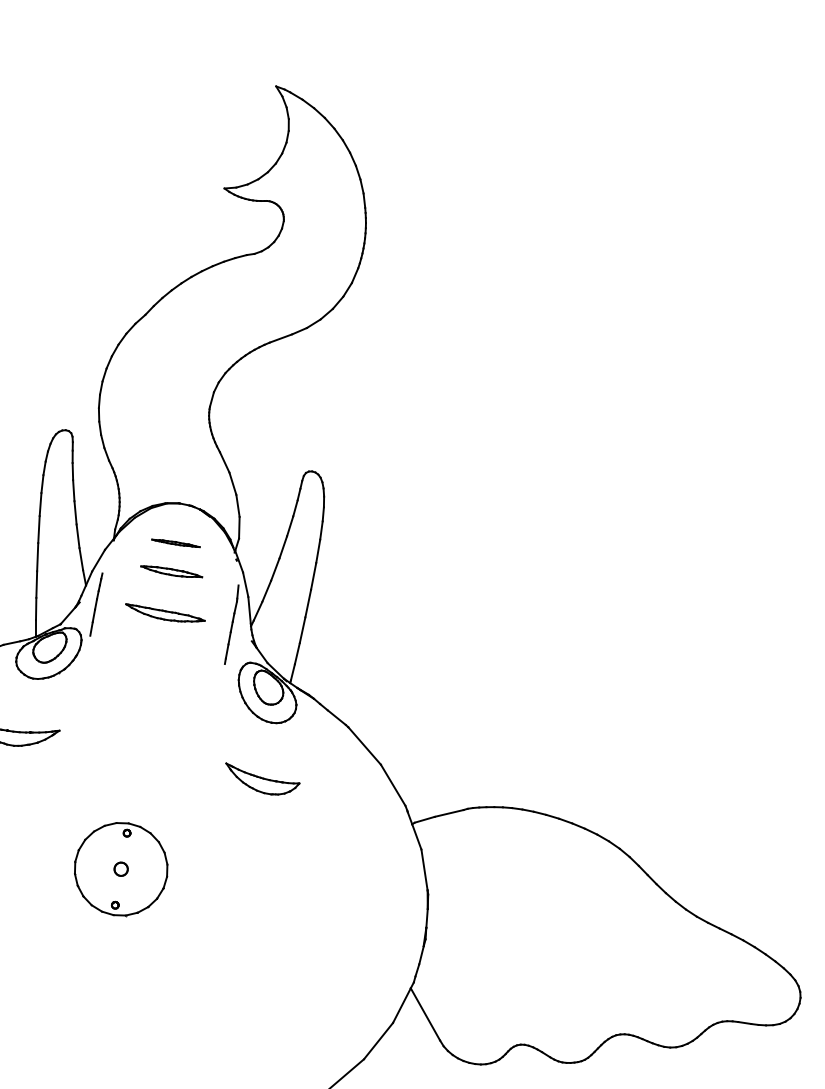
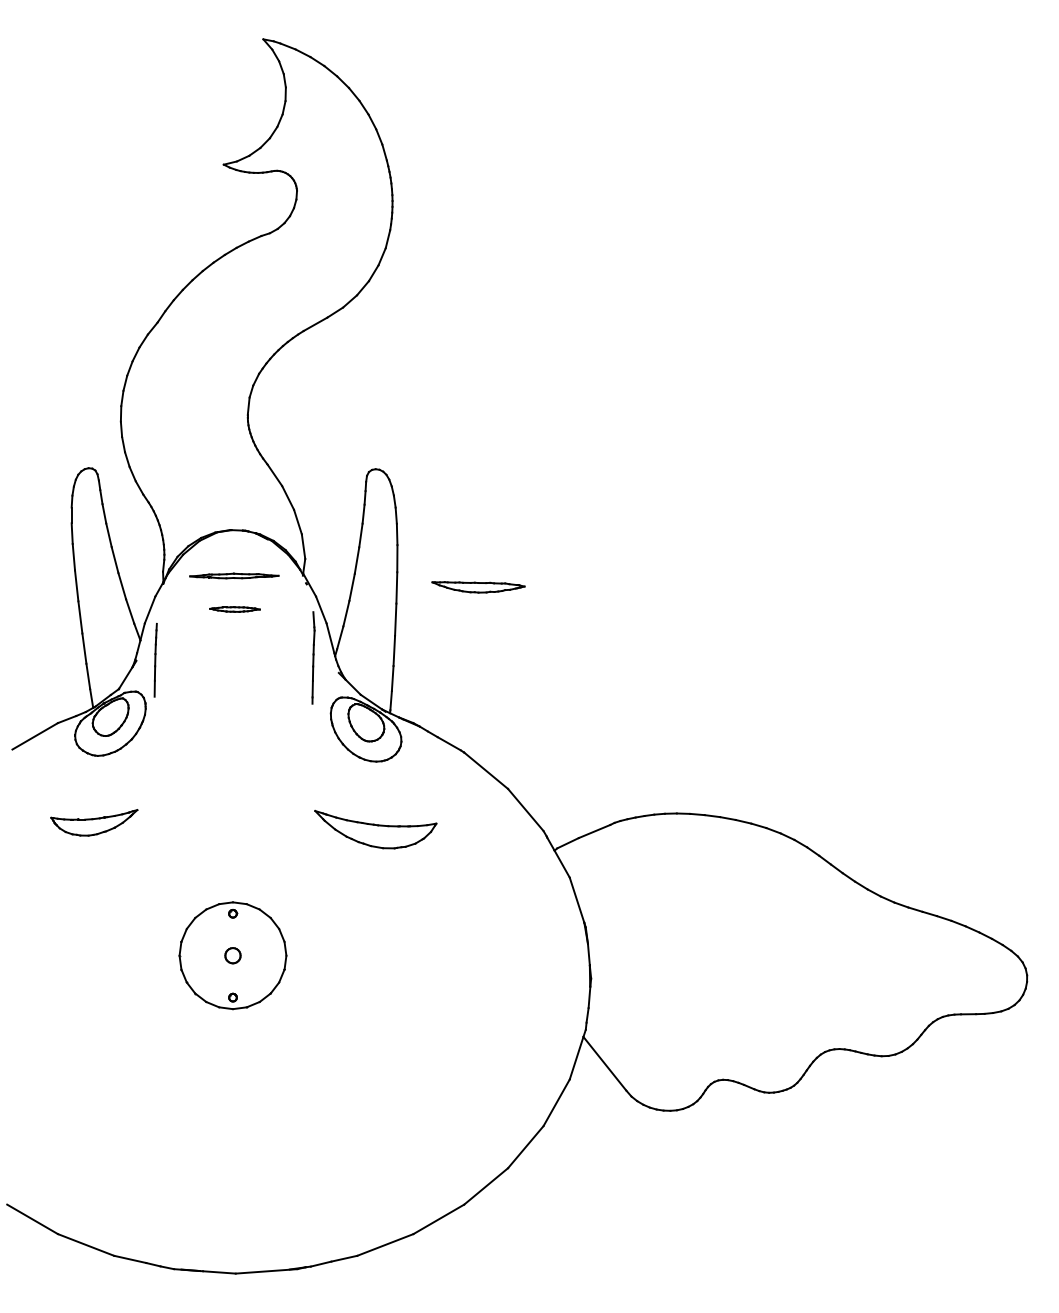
part: (175, 542) -> (234, 575), size x1.6
part: (171, 572) -> (234, 609), size x0.7
part: (165, 615) -> (478, 587), moved
part: (261, 780) -> (375, 829), size x1.4

